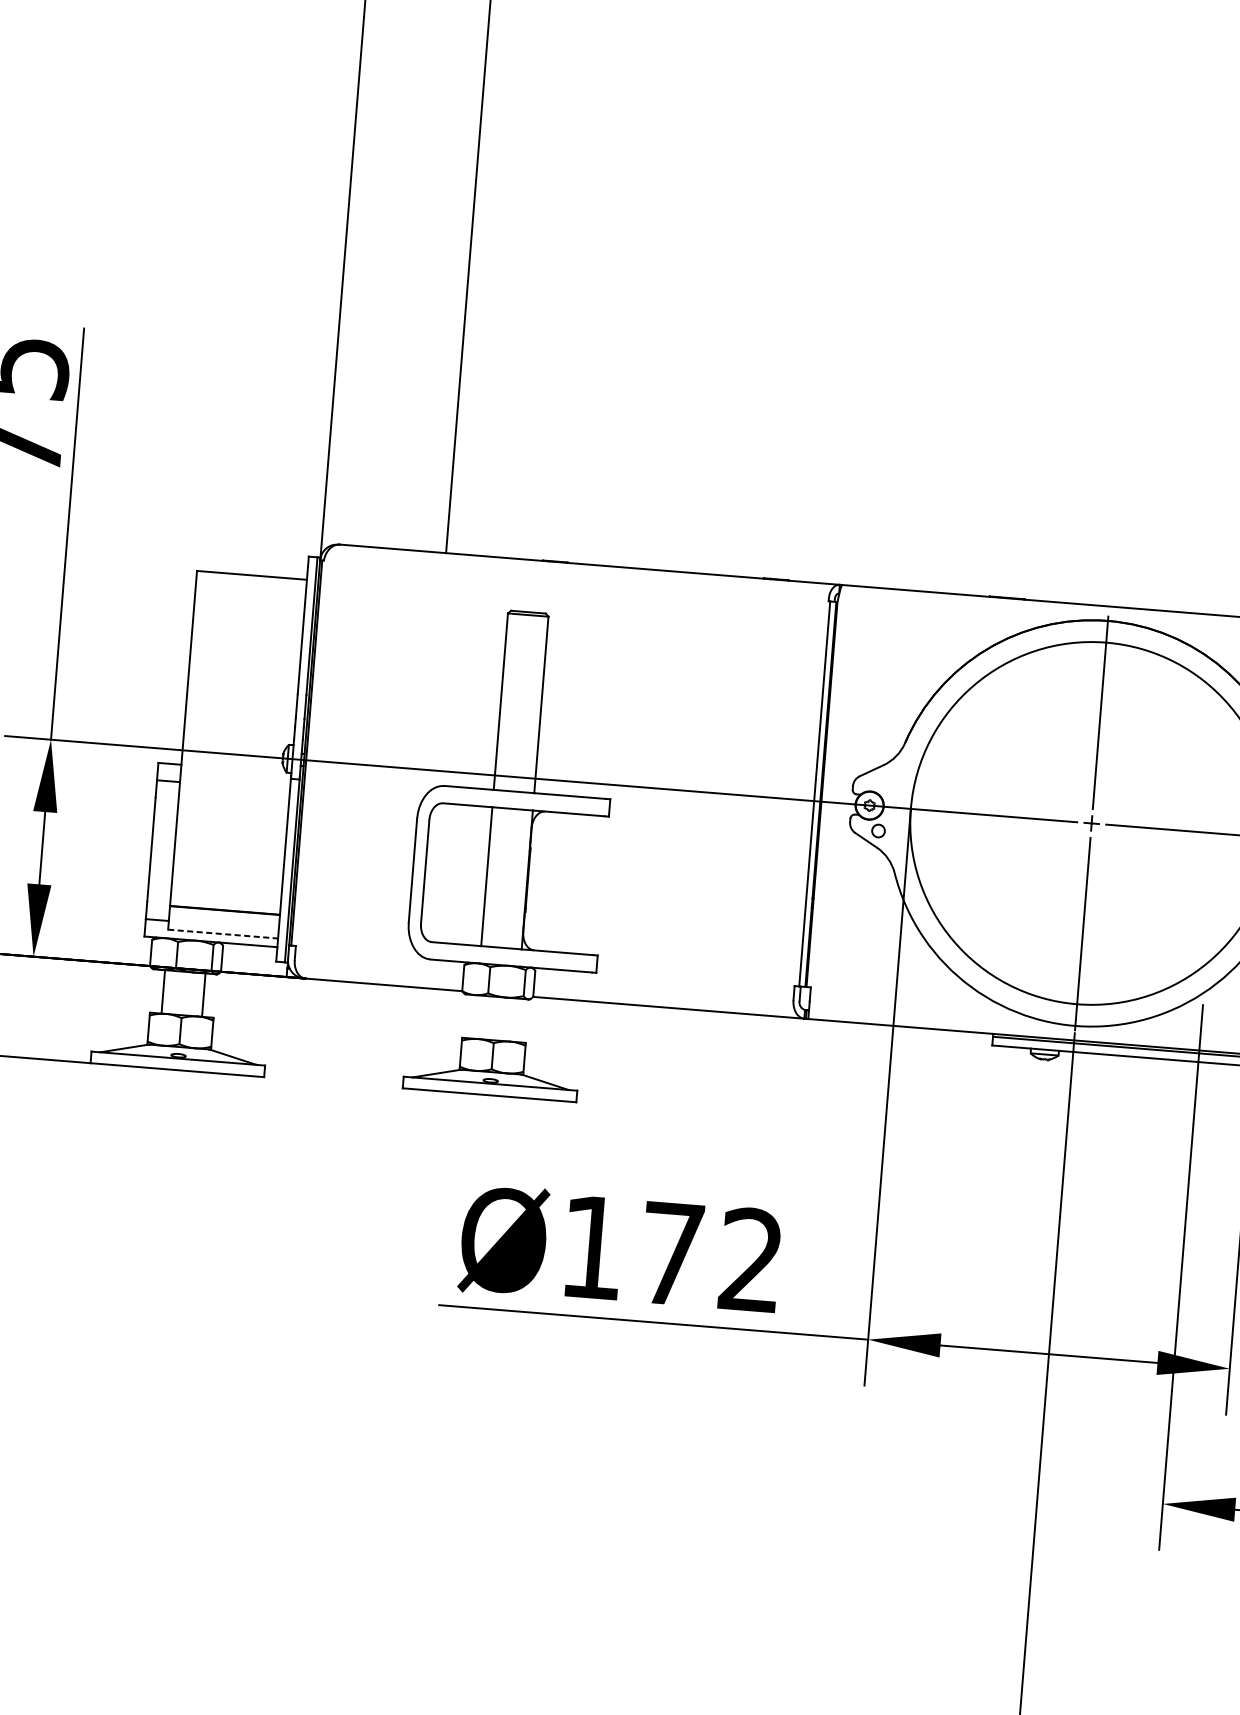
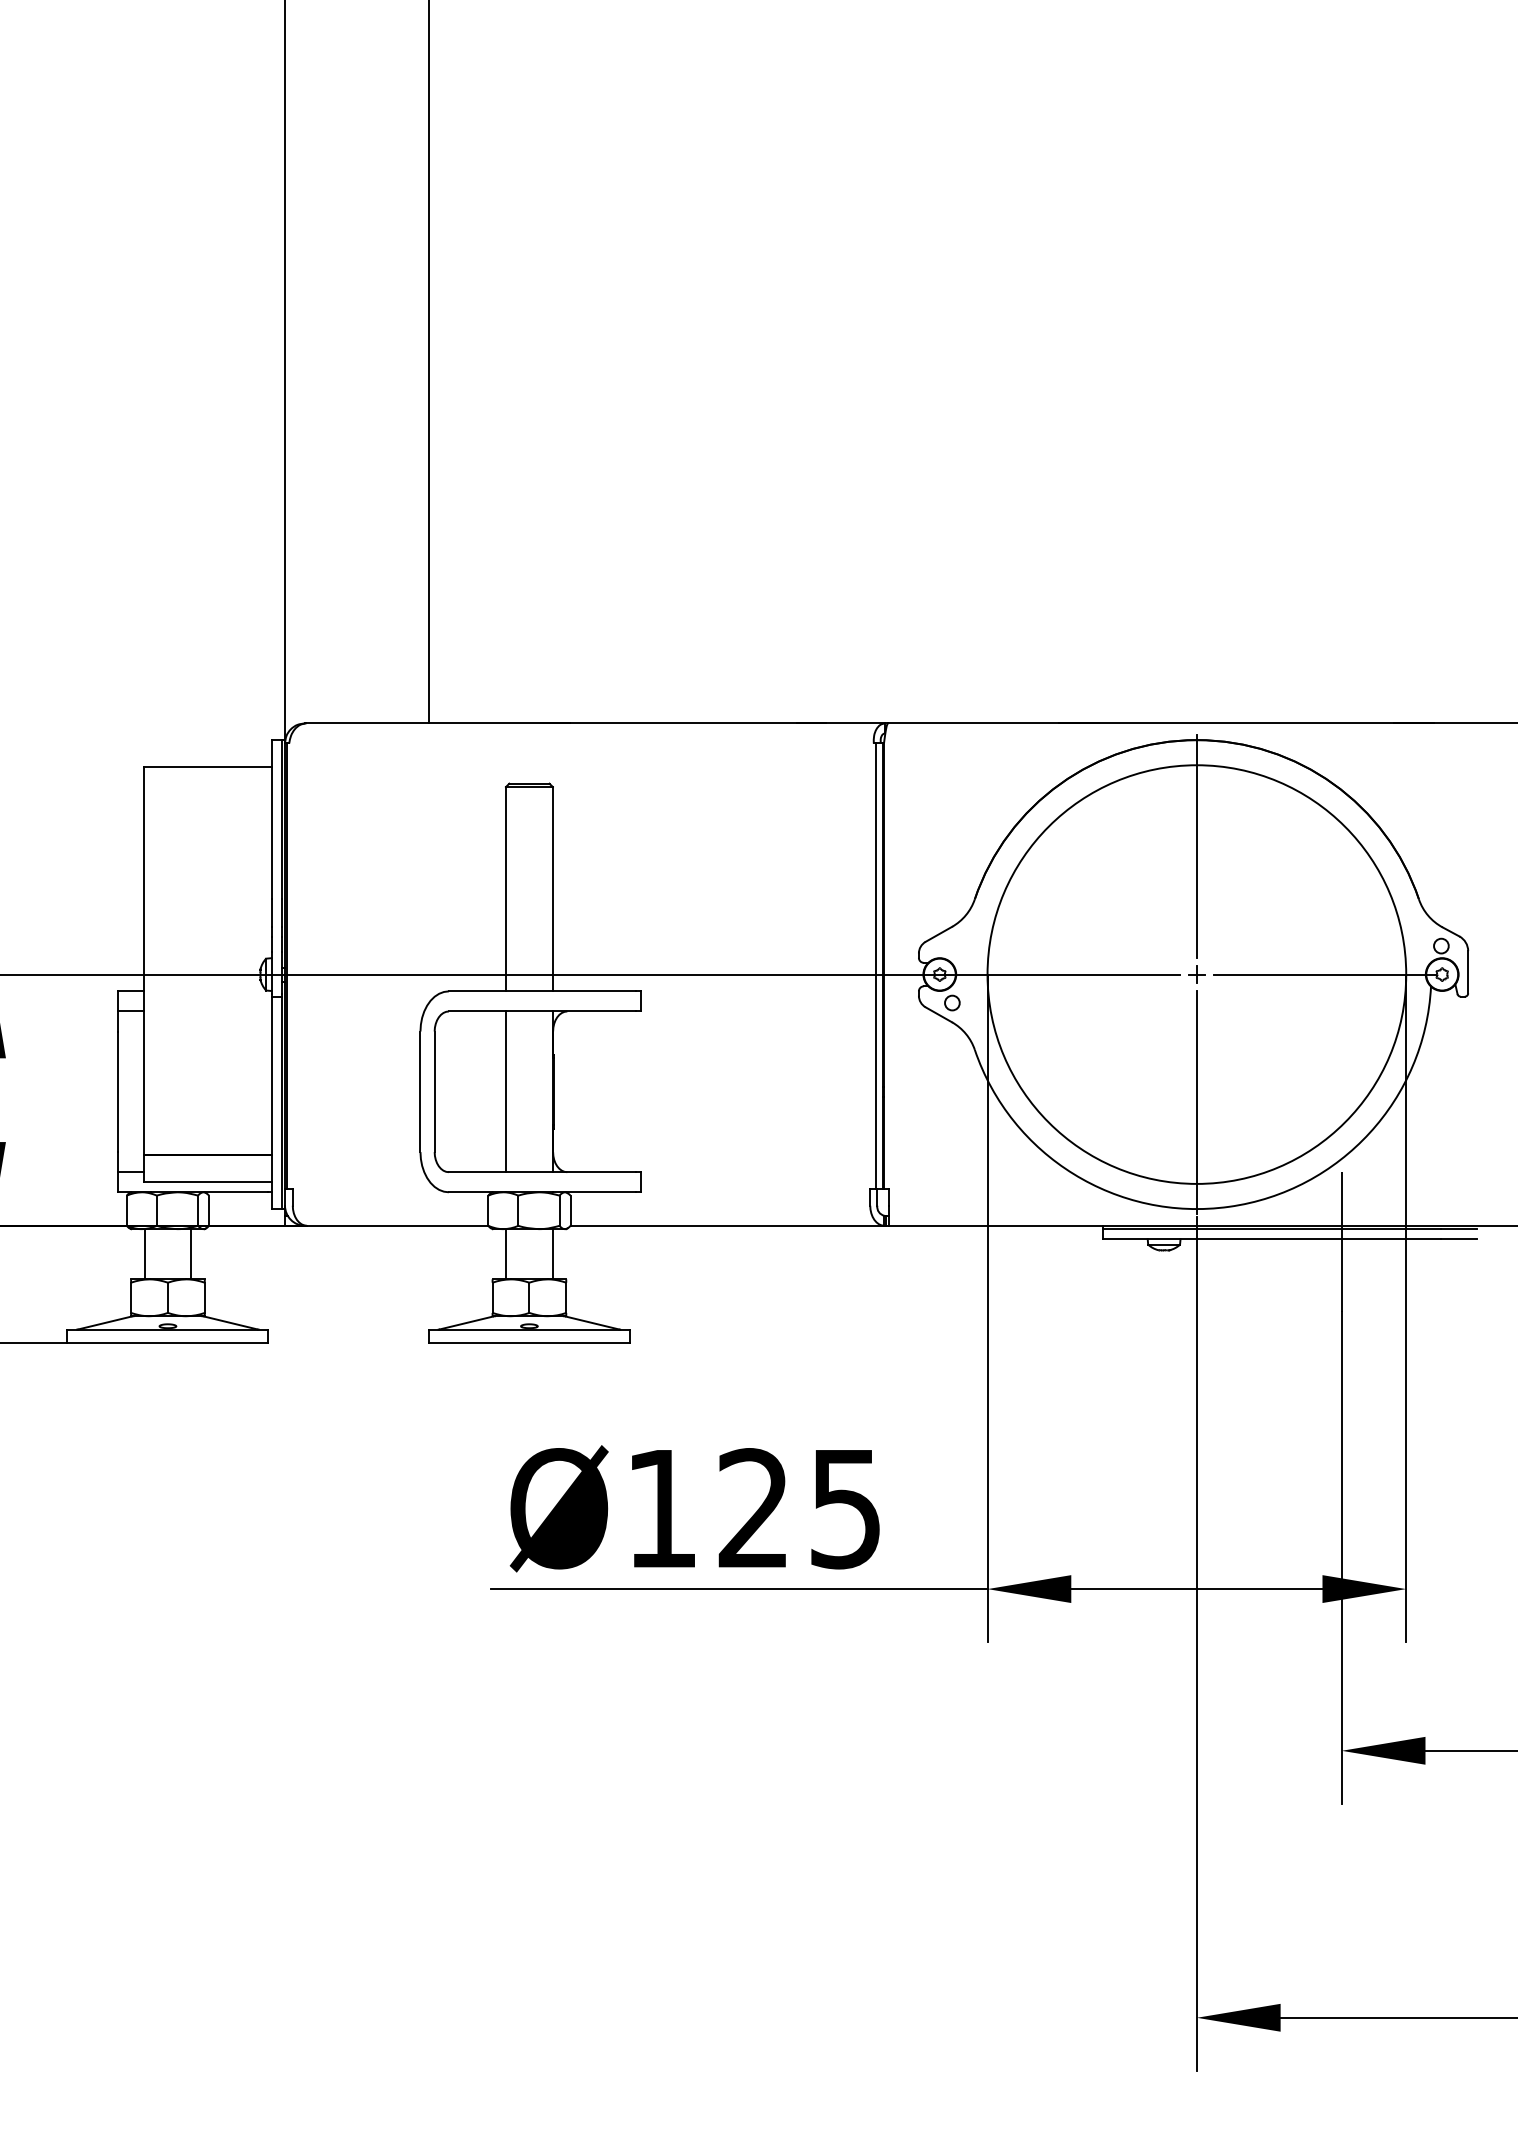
line: (222, 934) -> (207, 1182), dashed -> solid
line: (475, 1017) -> (505, 1254), added
line: (515, 1020) -> (552, 1254), added
text: (710, 1256) -> (798, 1508), Ø172 -> Ø125

